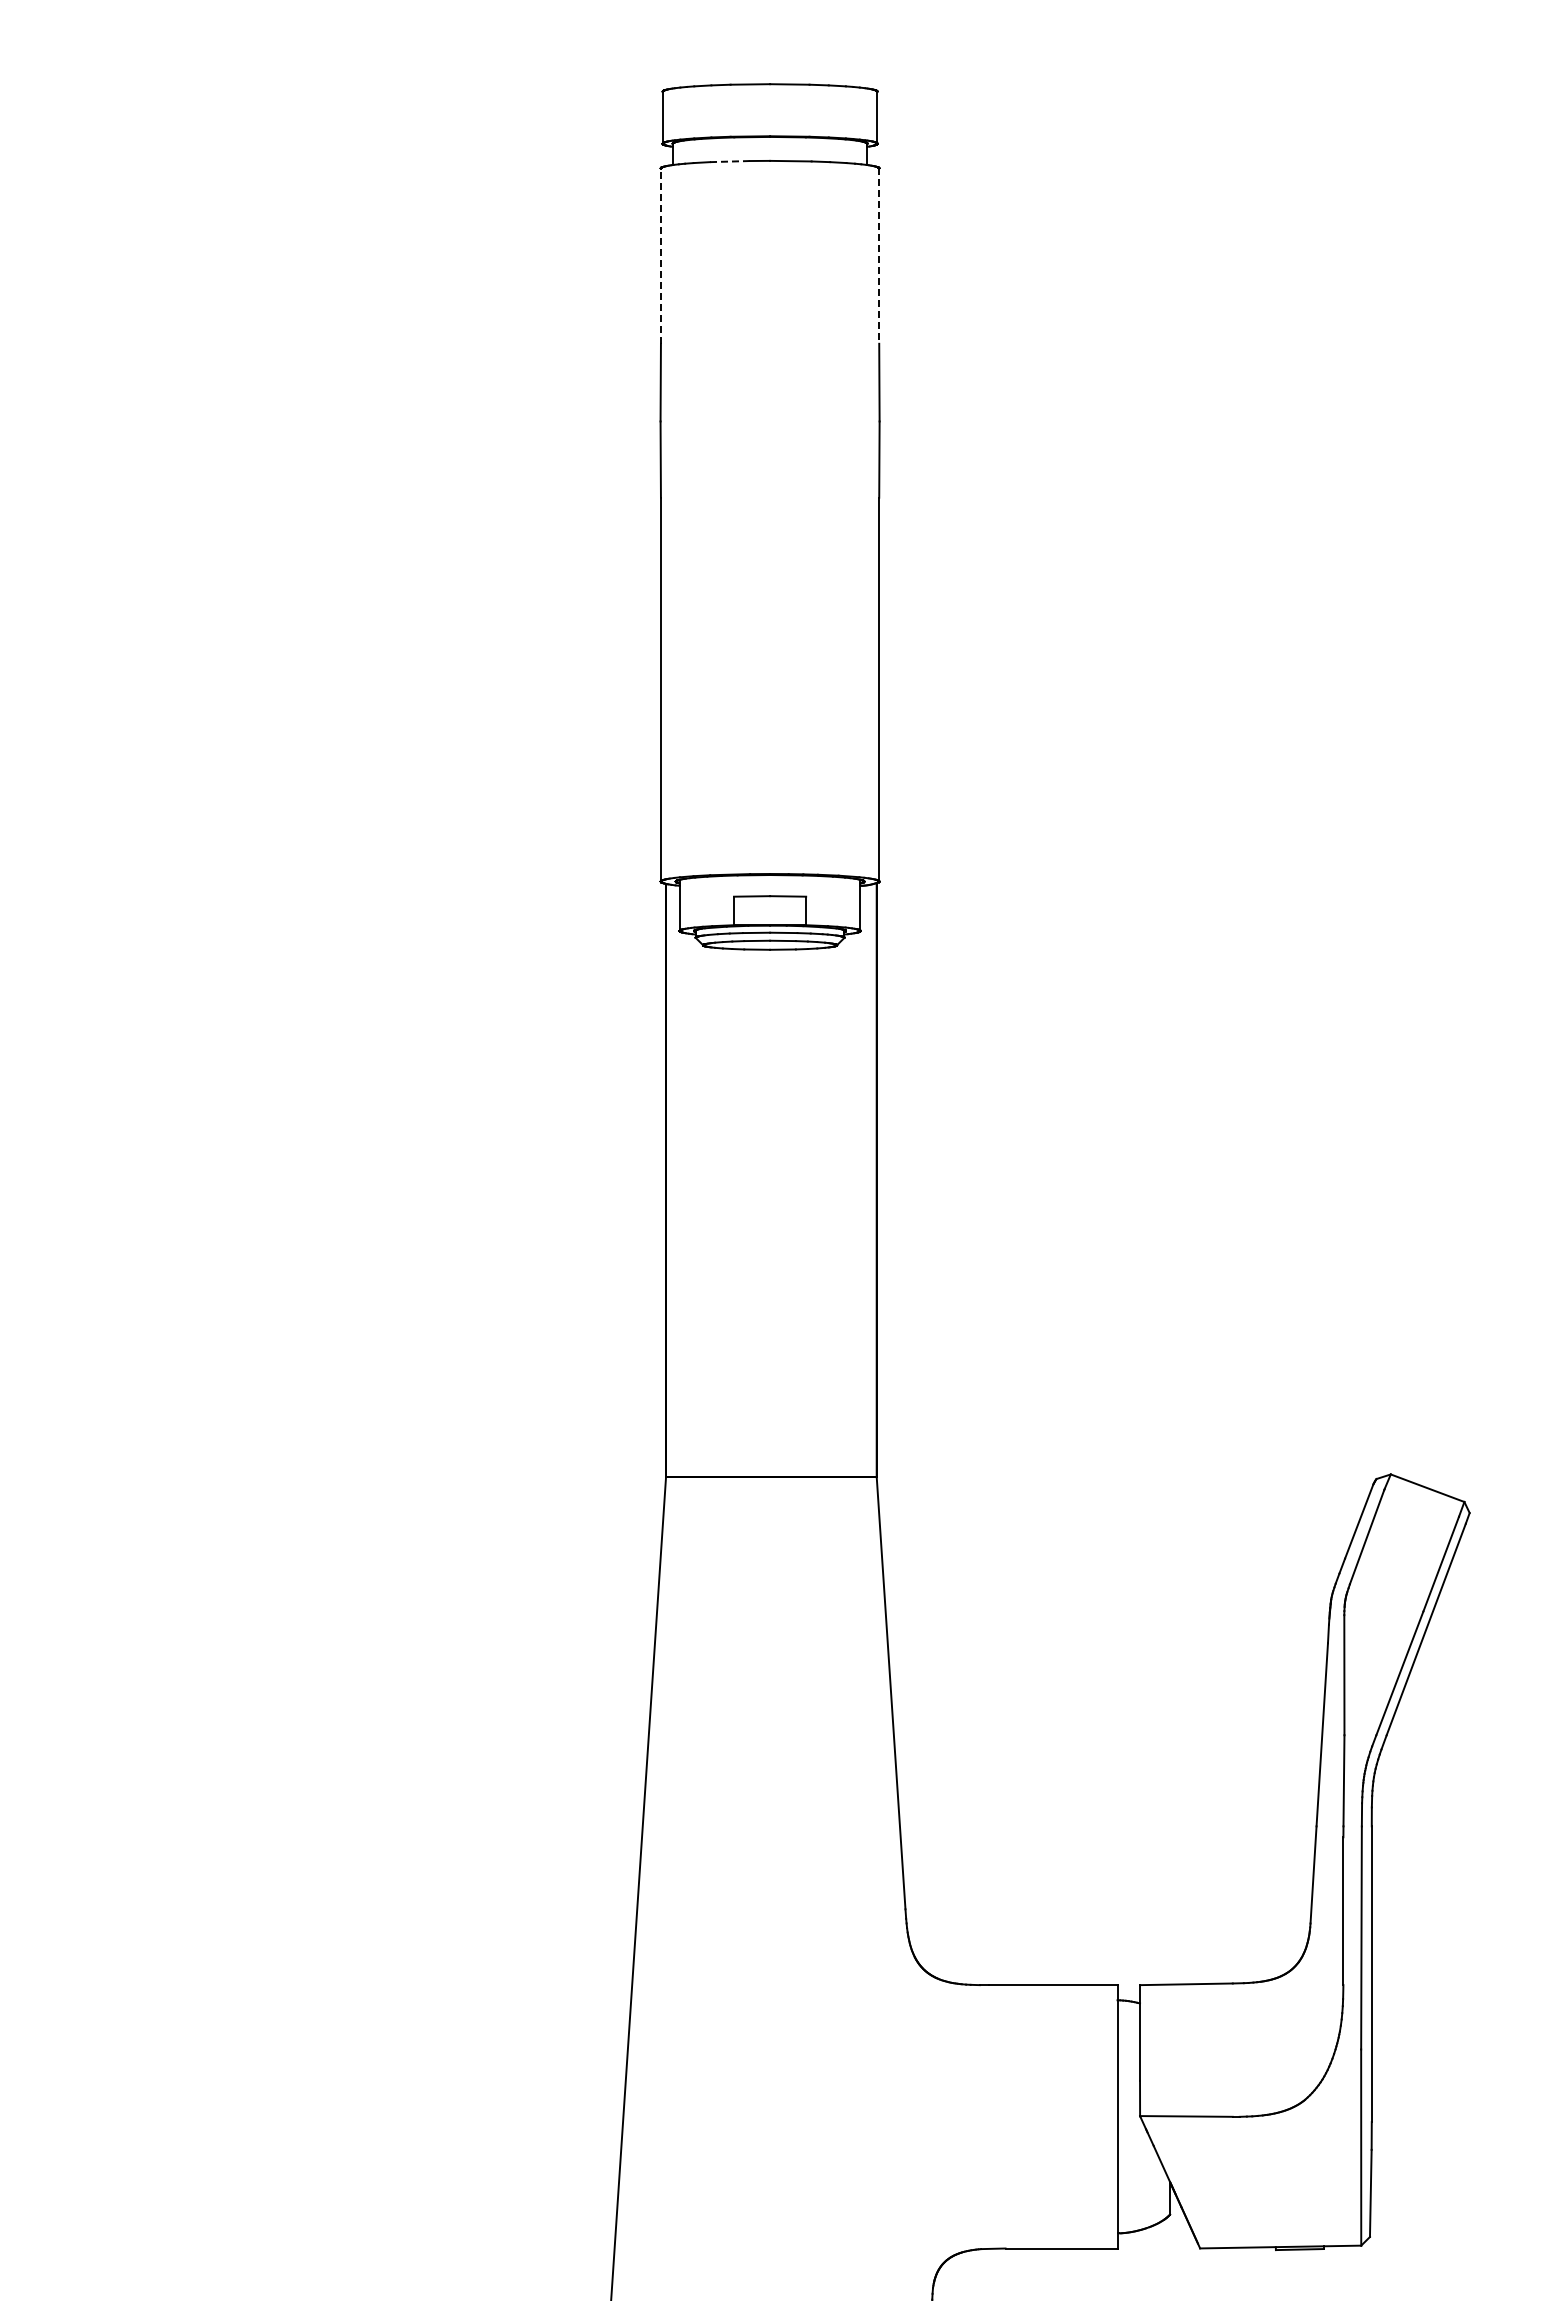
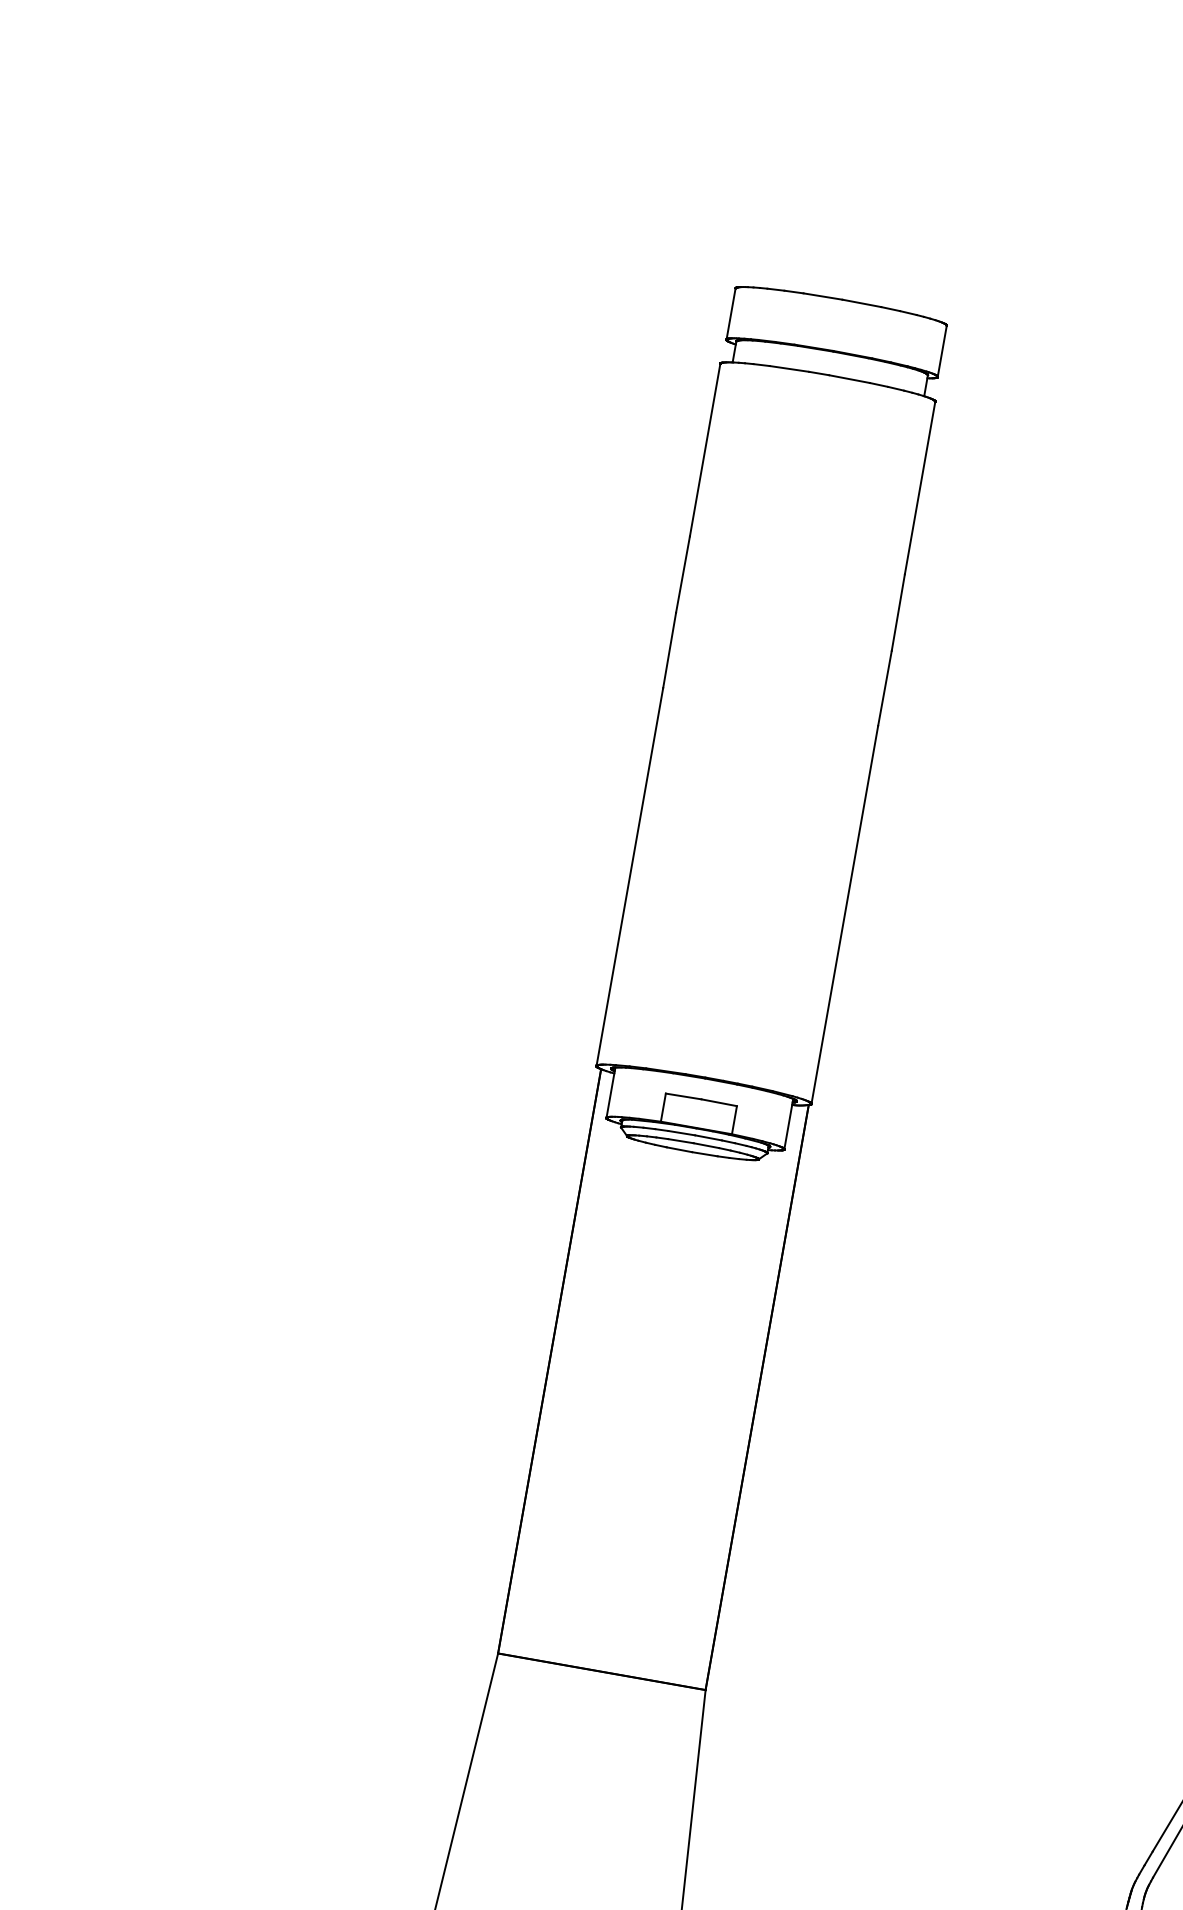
line: (729, 161) -> (789, 368), dashed -> solid
line: (660, 256) -> (704, 450), dashed -> solid
line: (879, 256) -> (920, 488), dashed -> solid

